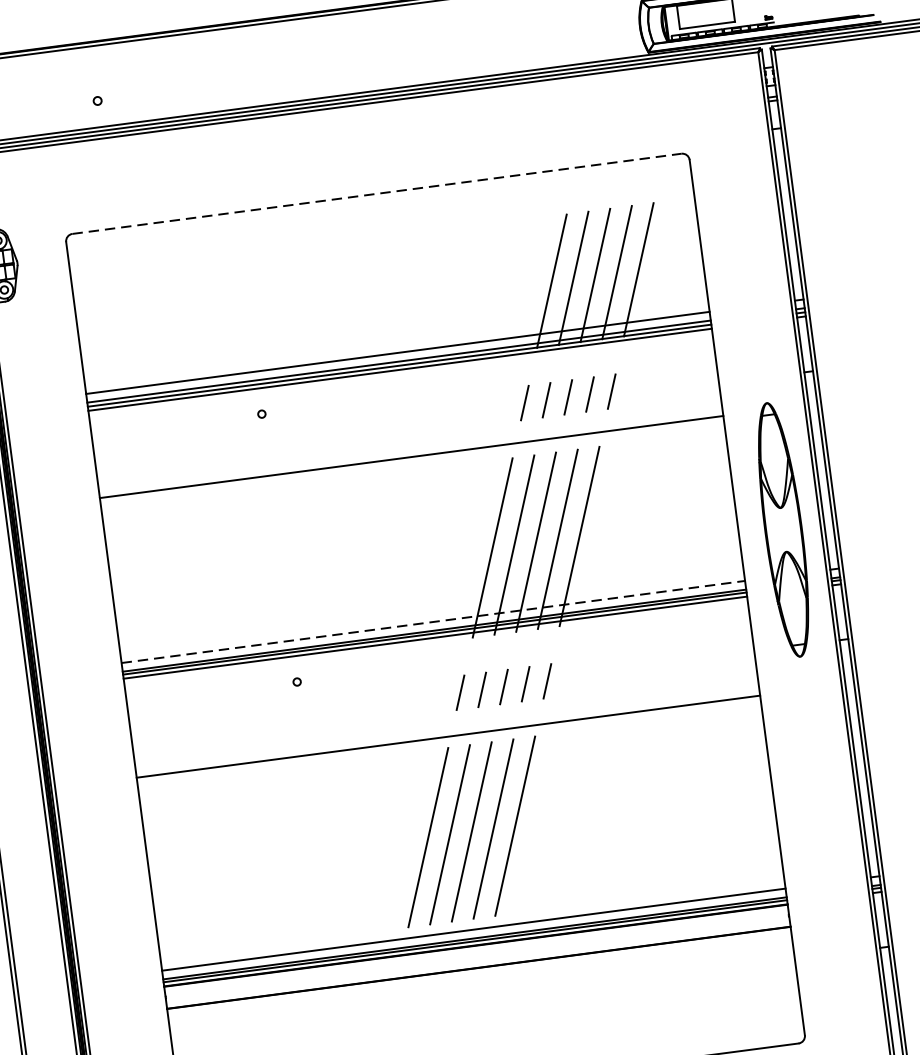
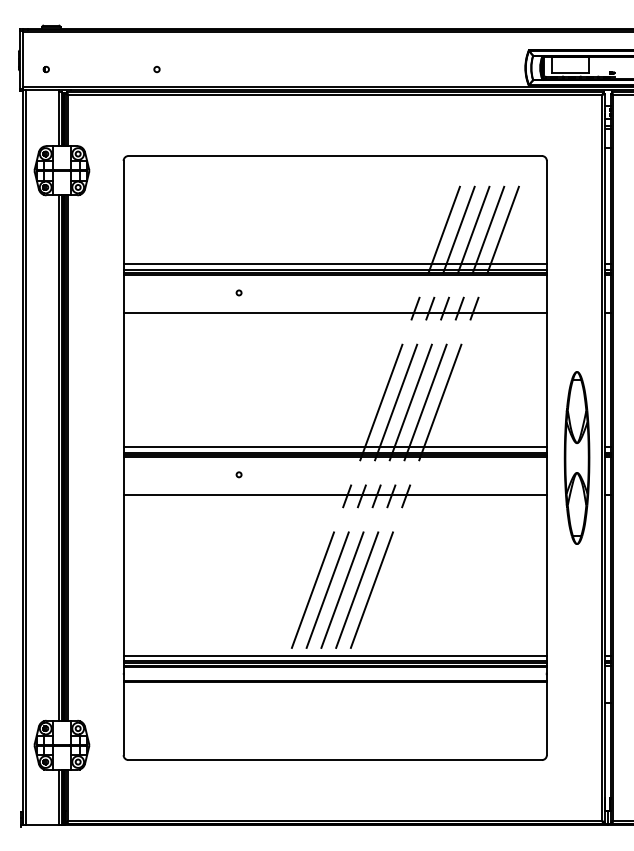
line: (377, 194) -> (335, 156), dashed -> solid
line: (410, 456) -> (334, 312), moved
part: (782, 529) -> (576, 457), moved
line: (433, 621) -> (335, 446), dashed -> solid
line: (447, 736) -> (334, 494), moved

